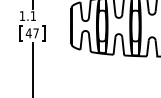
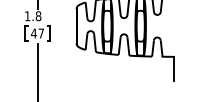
text: (33, 16) -> (38, 16), 1.1 -> 1.8

